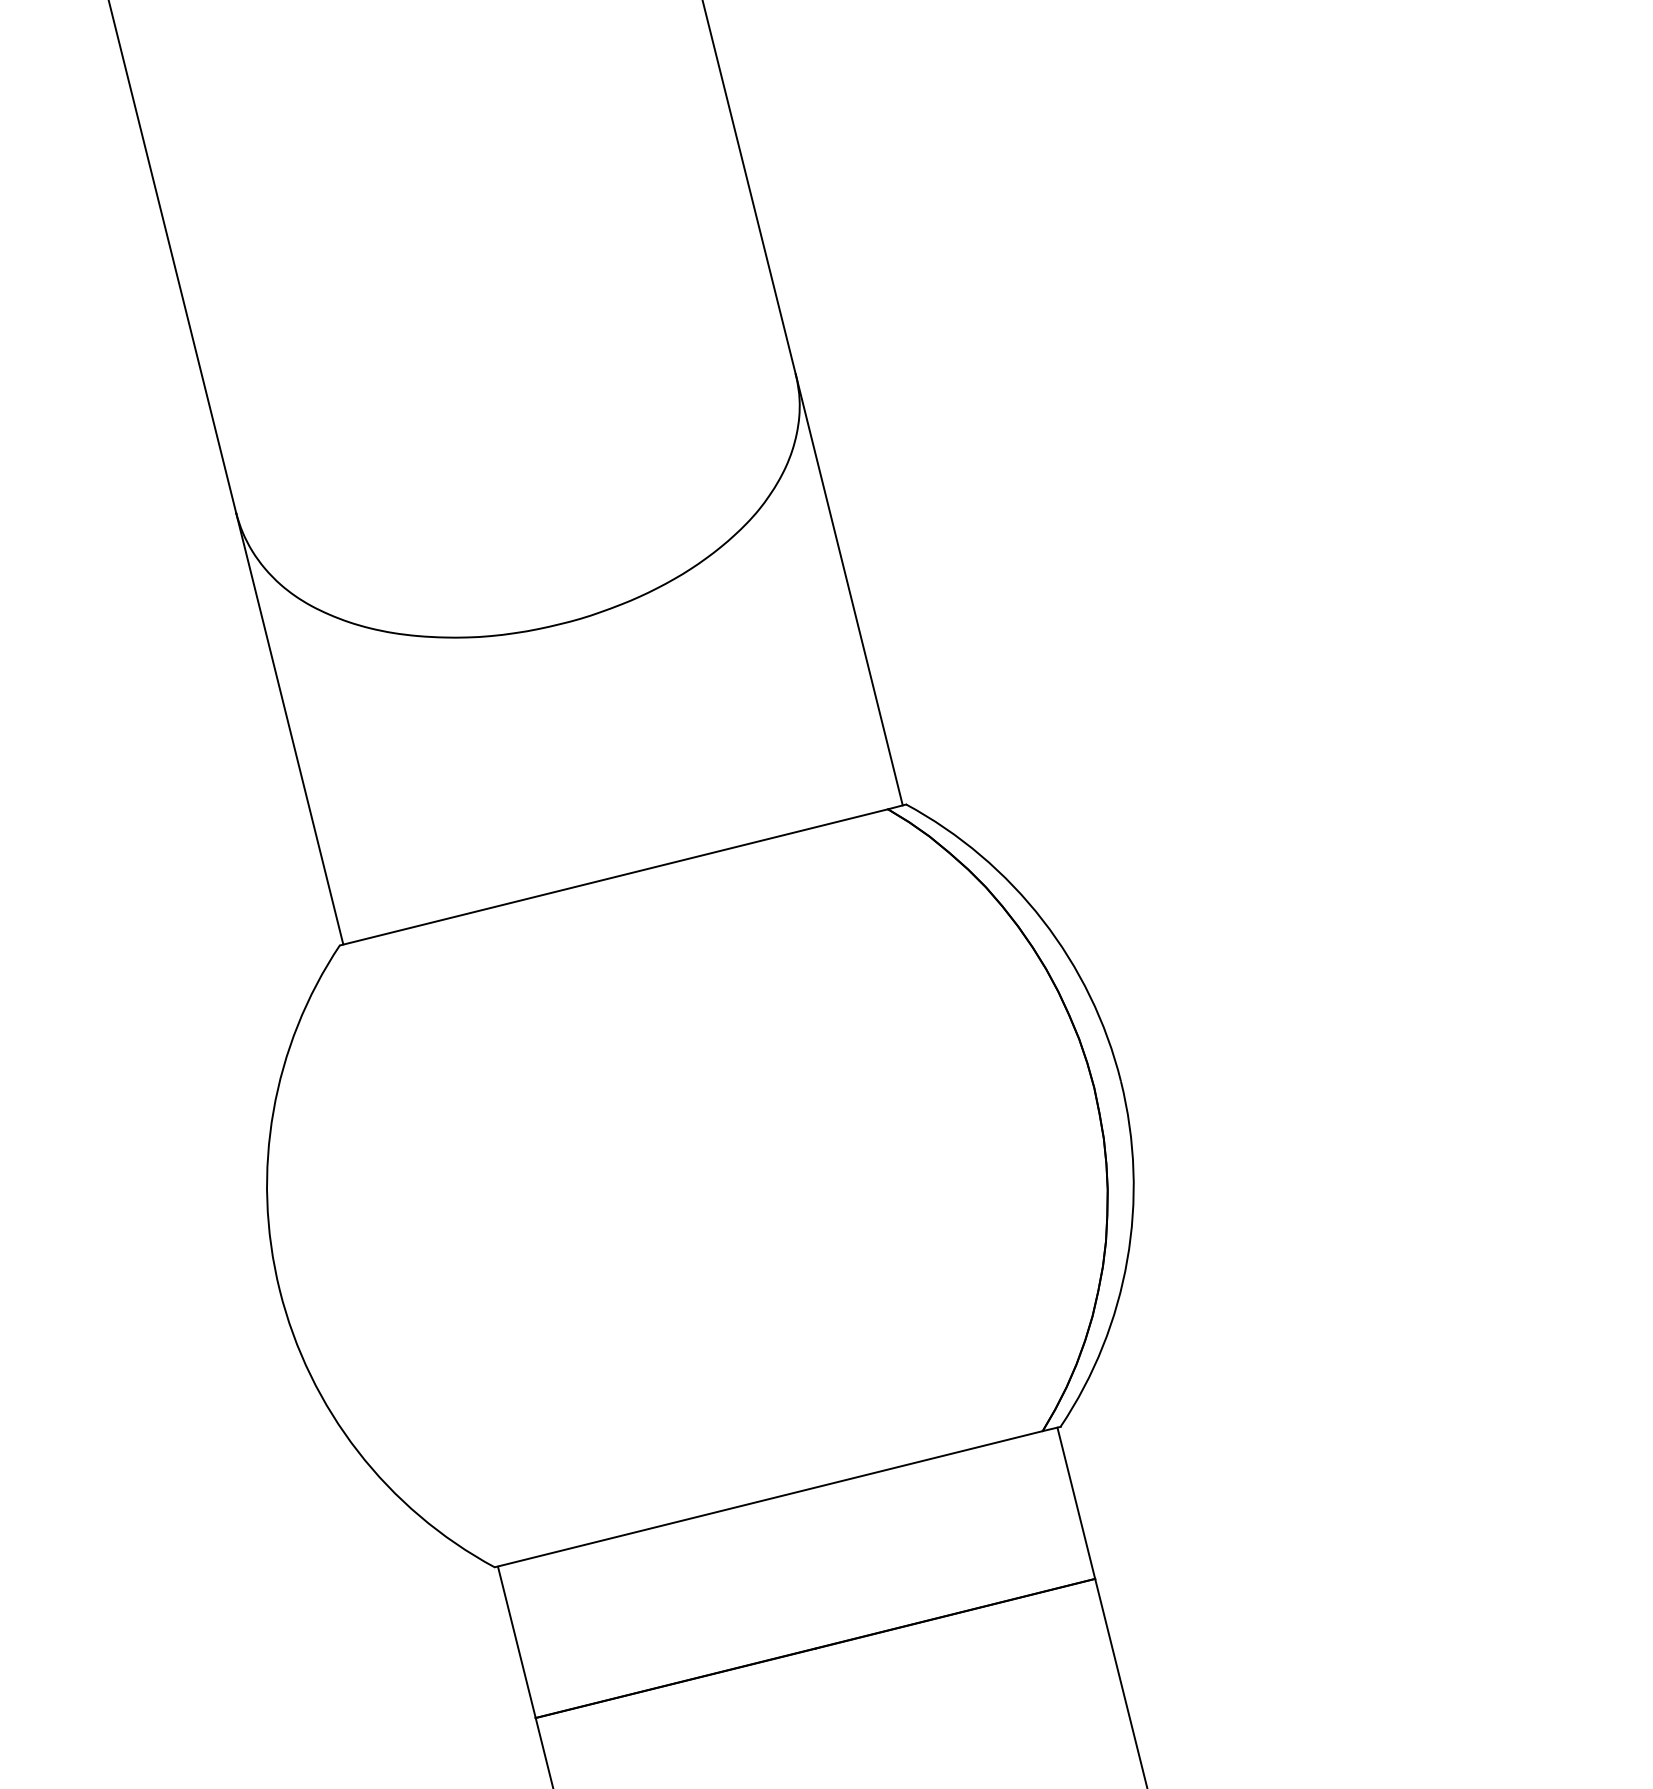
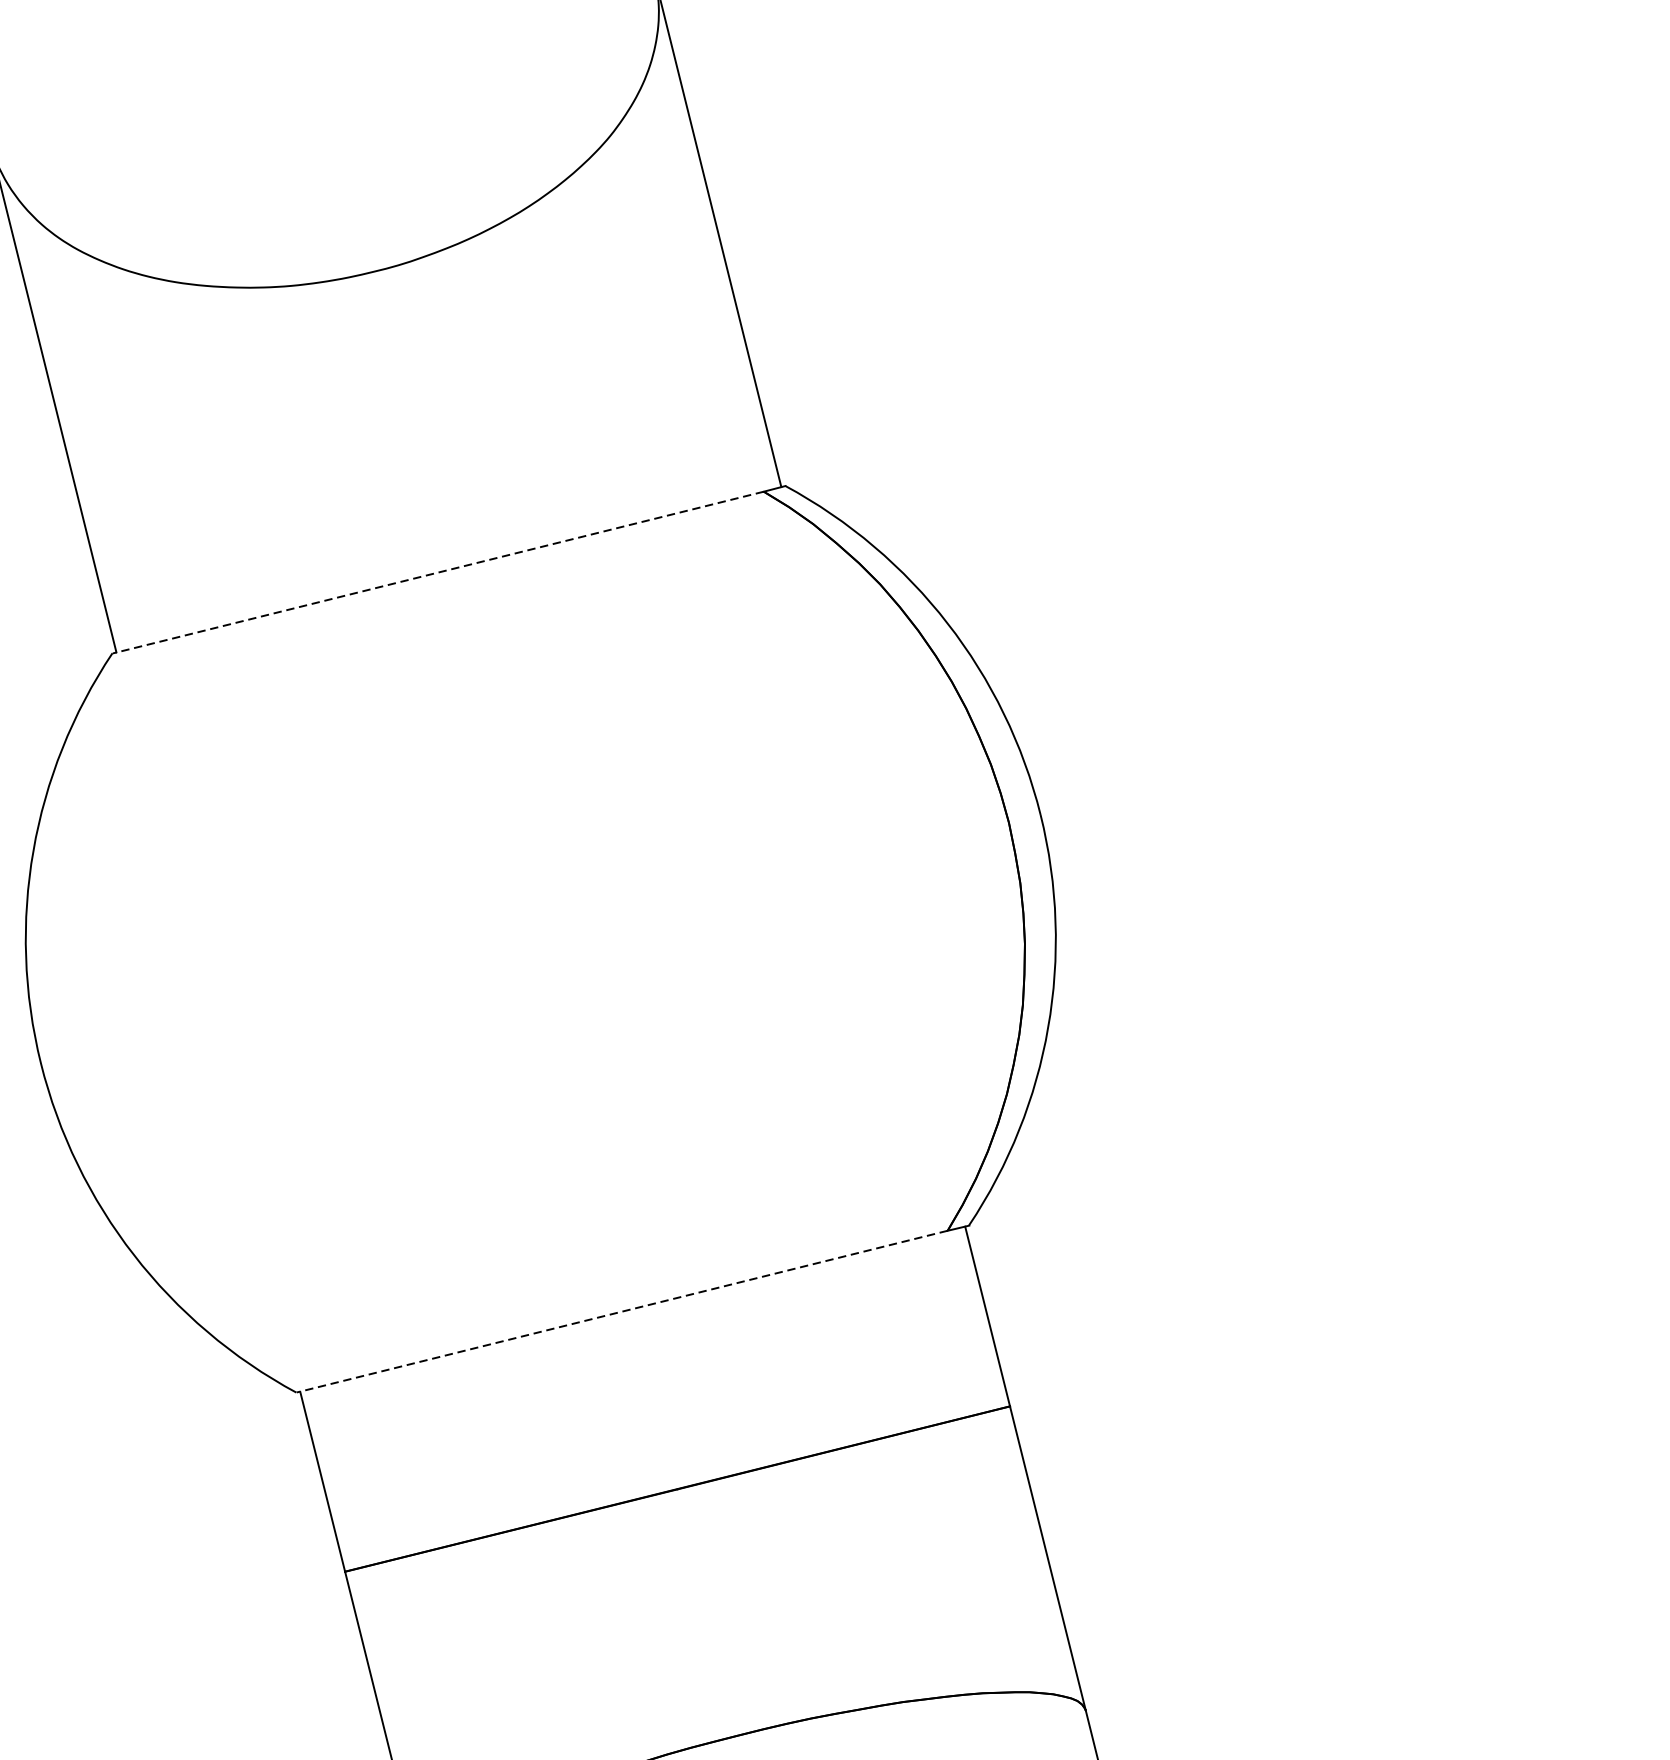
line: (613, 877) -> (437, 572), solid -> dashed
line: (768, 1499) -> (621, 1312), solid -> dashed

